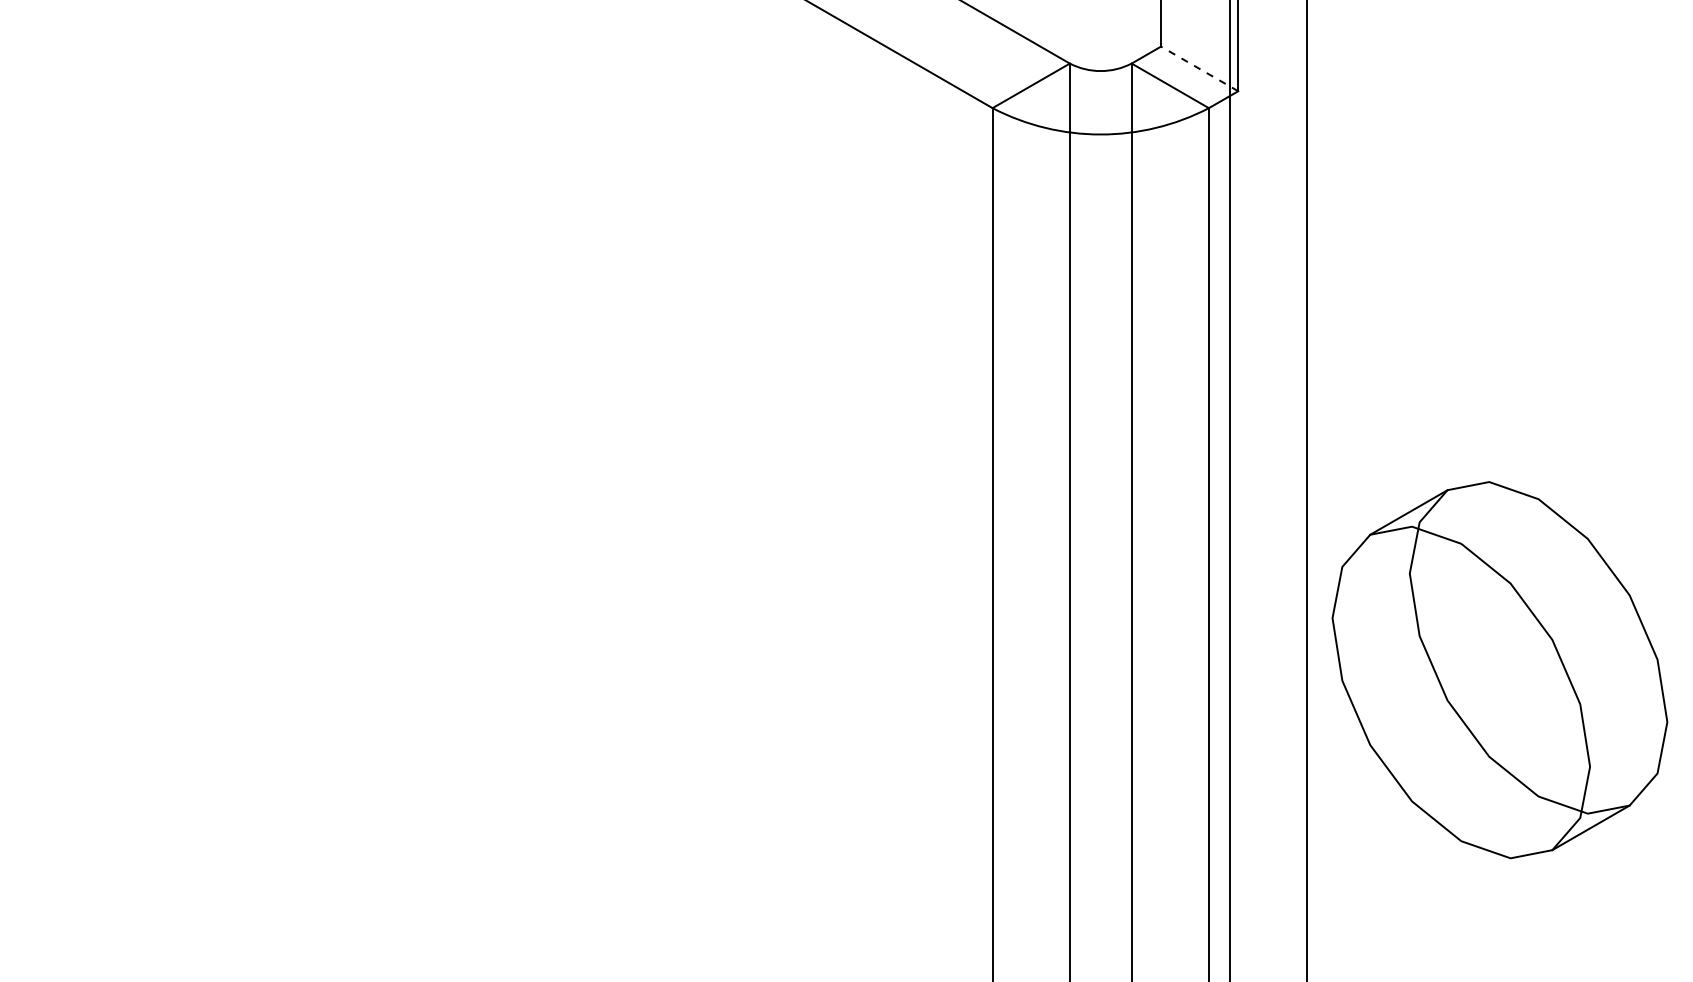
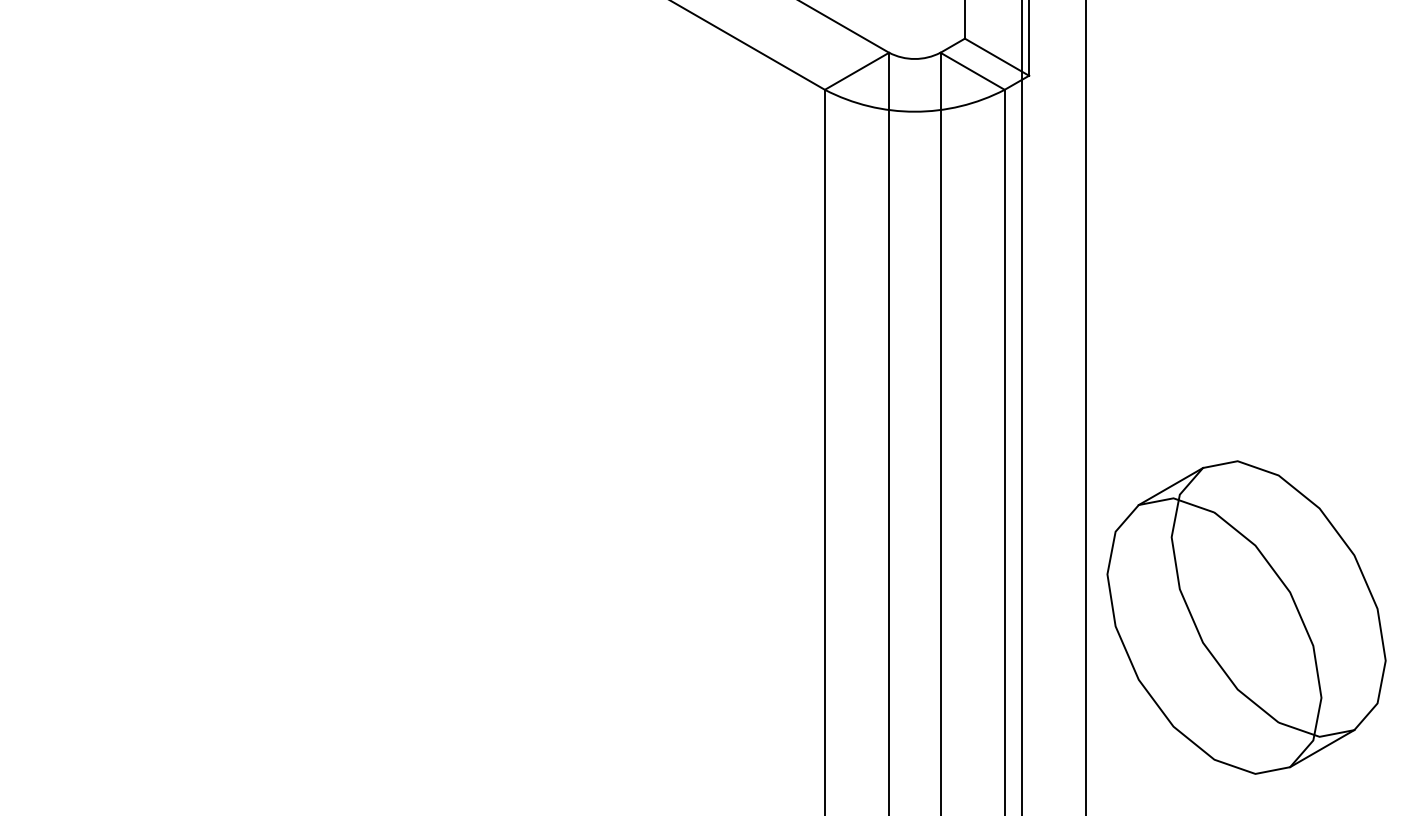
line: (1199, 68) -> (996, 56), dashed -> solid
part: (1499, 670) -> (1246, 617), moved

